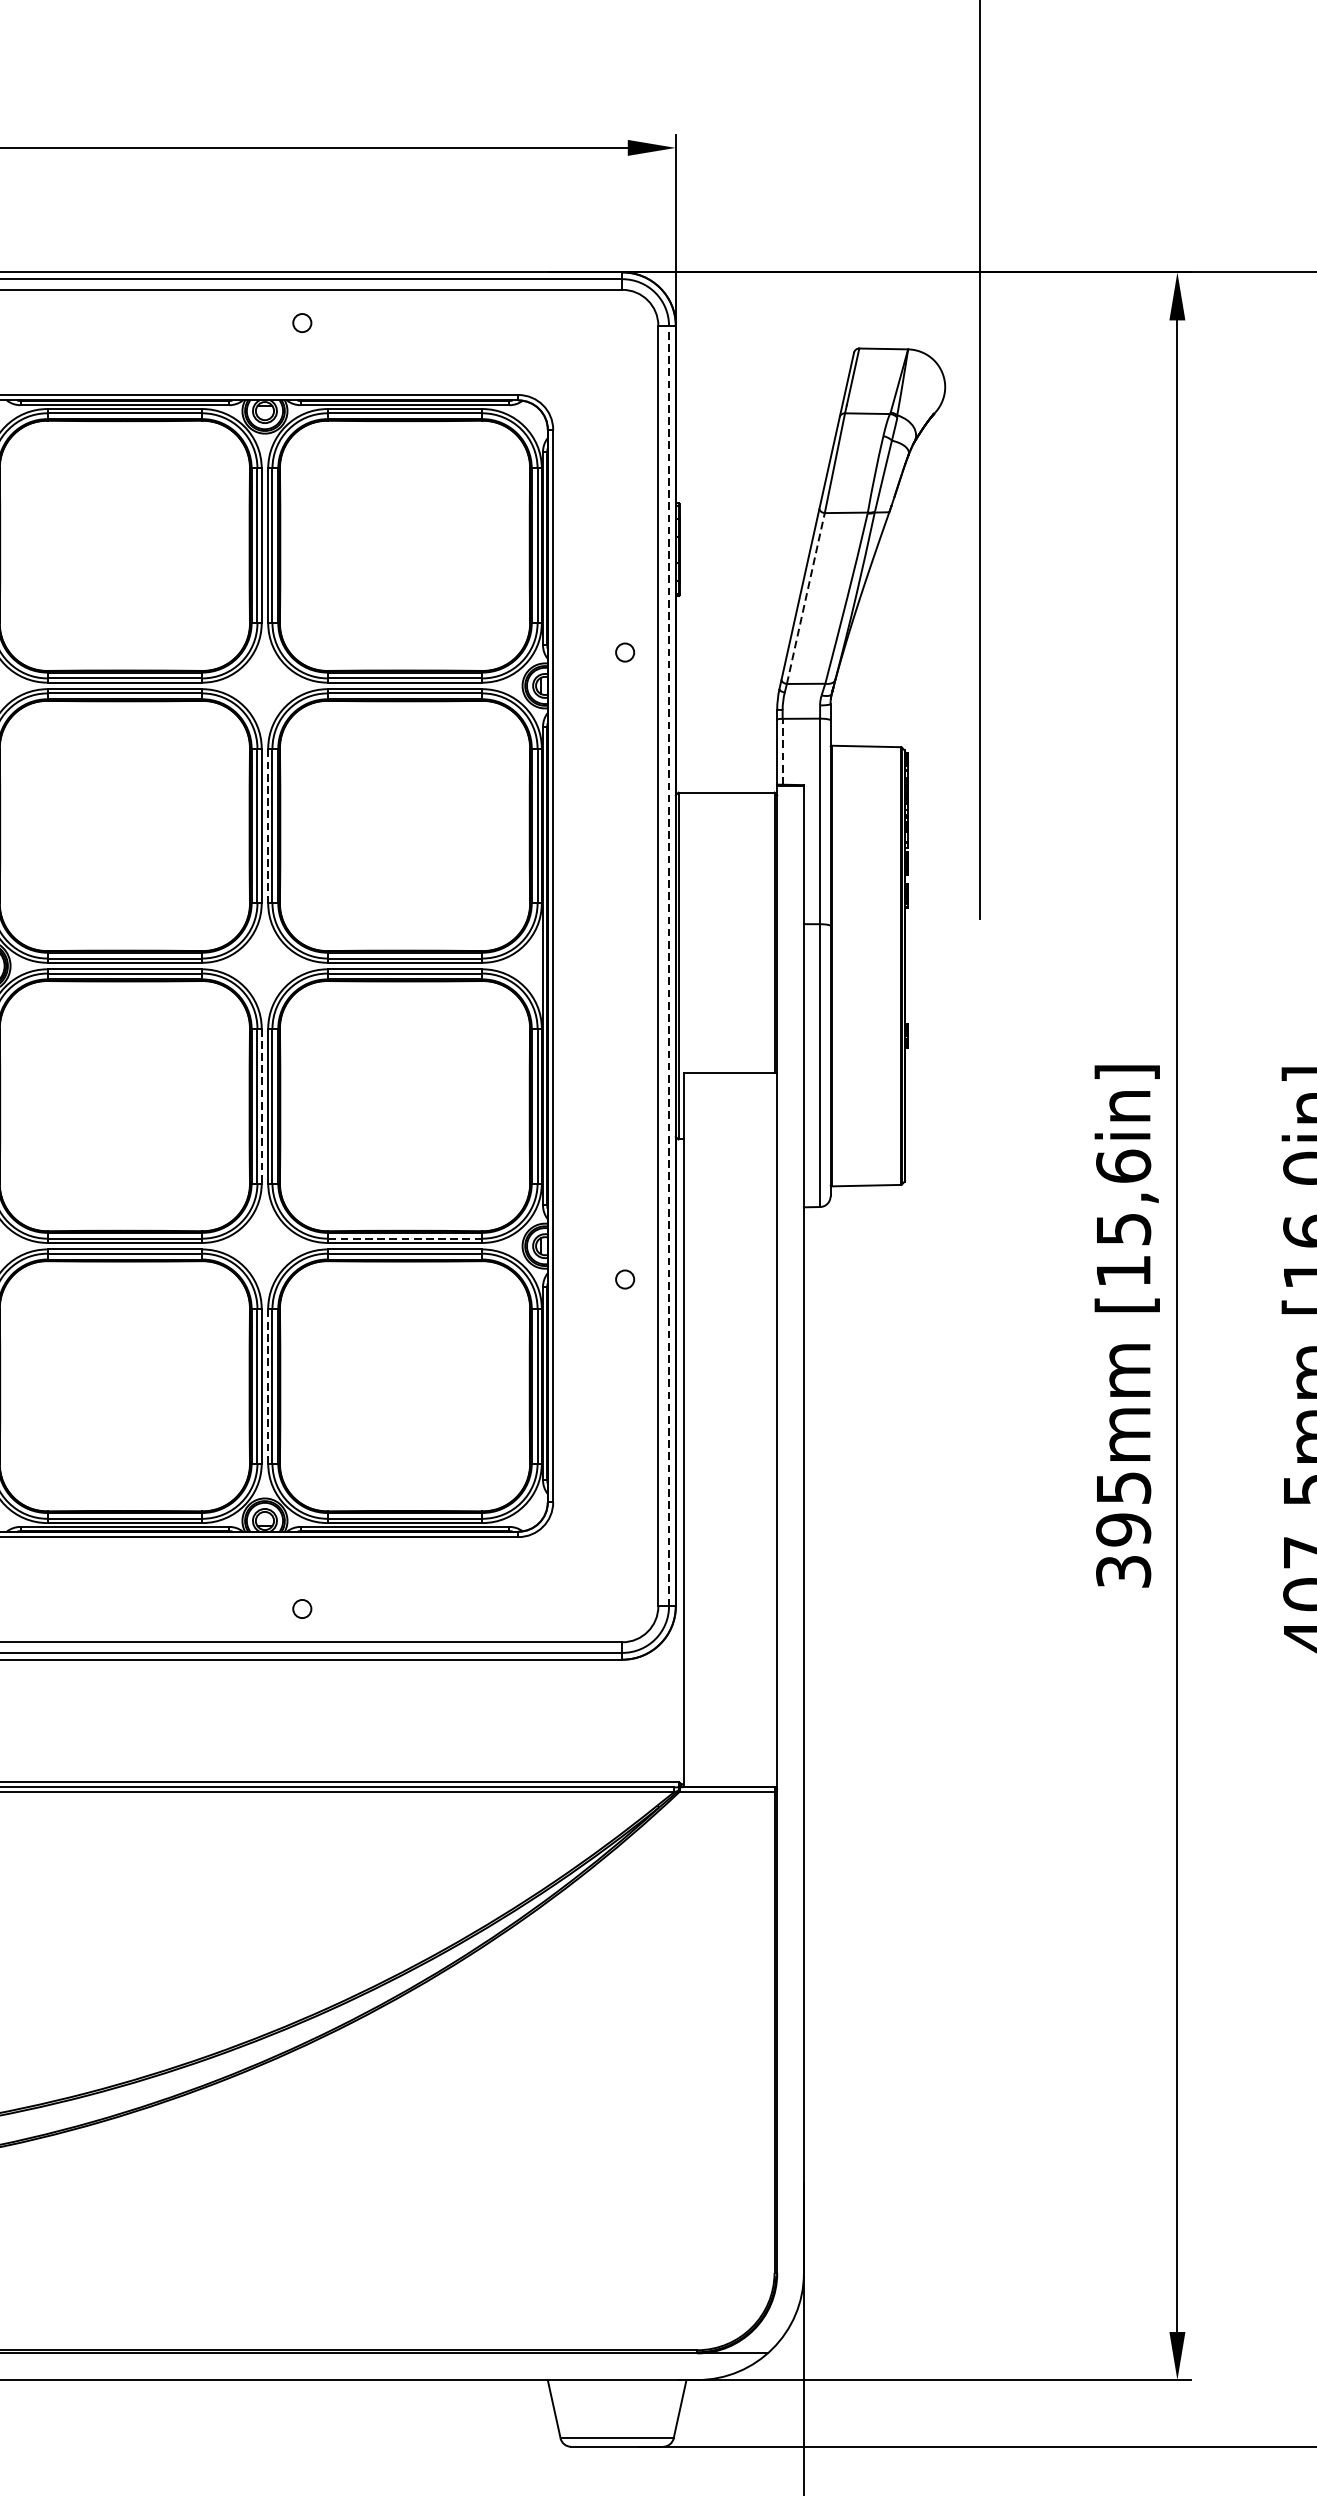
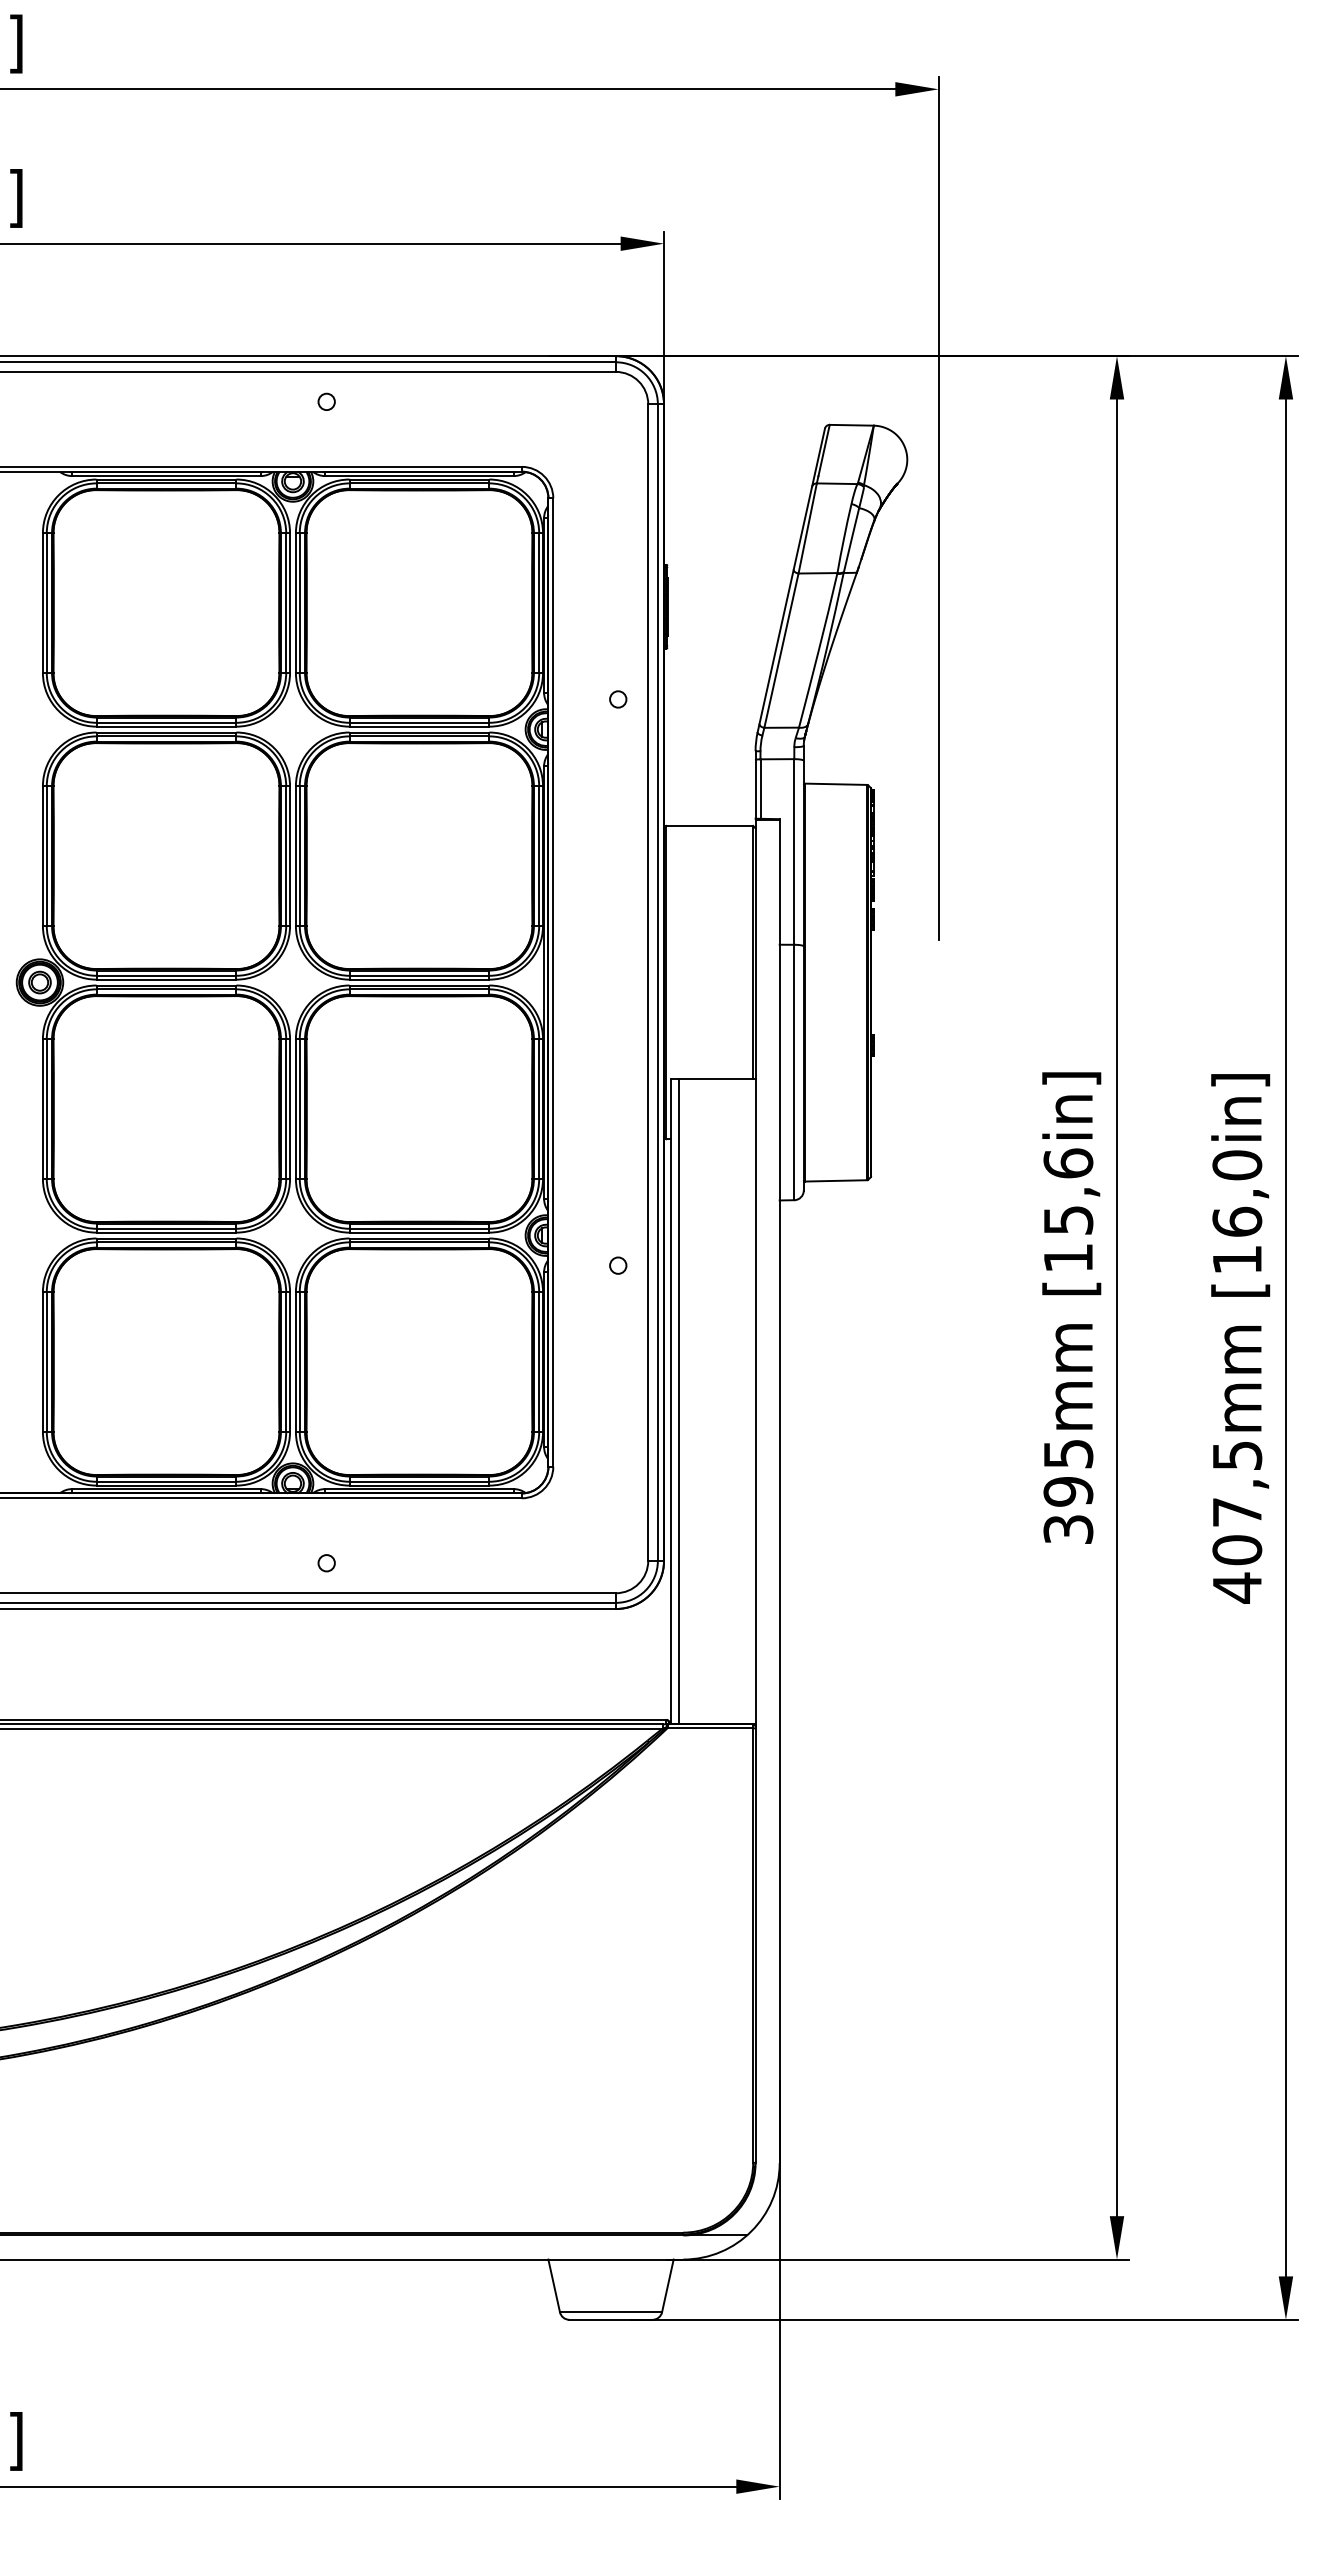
line: (805, 598) -> (781, 650), dashed -> solid
line: (782, 752) -> (760, 789), dashed -> solid
line: (267, 826) -> (295, 856), dashed -> solid
line: (668, 965) -> (657, 982), dashed -> solid
line: (262, 1106) -> (290, 1109), dashed -> solid
line: (405, 1238) -> (419, 1228), dashed -> solid
line: (267, 1386) -> (295, 1362), dashed -> solid
line: (691, 1429) -> (678, 1401), added

